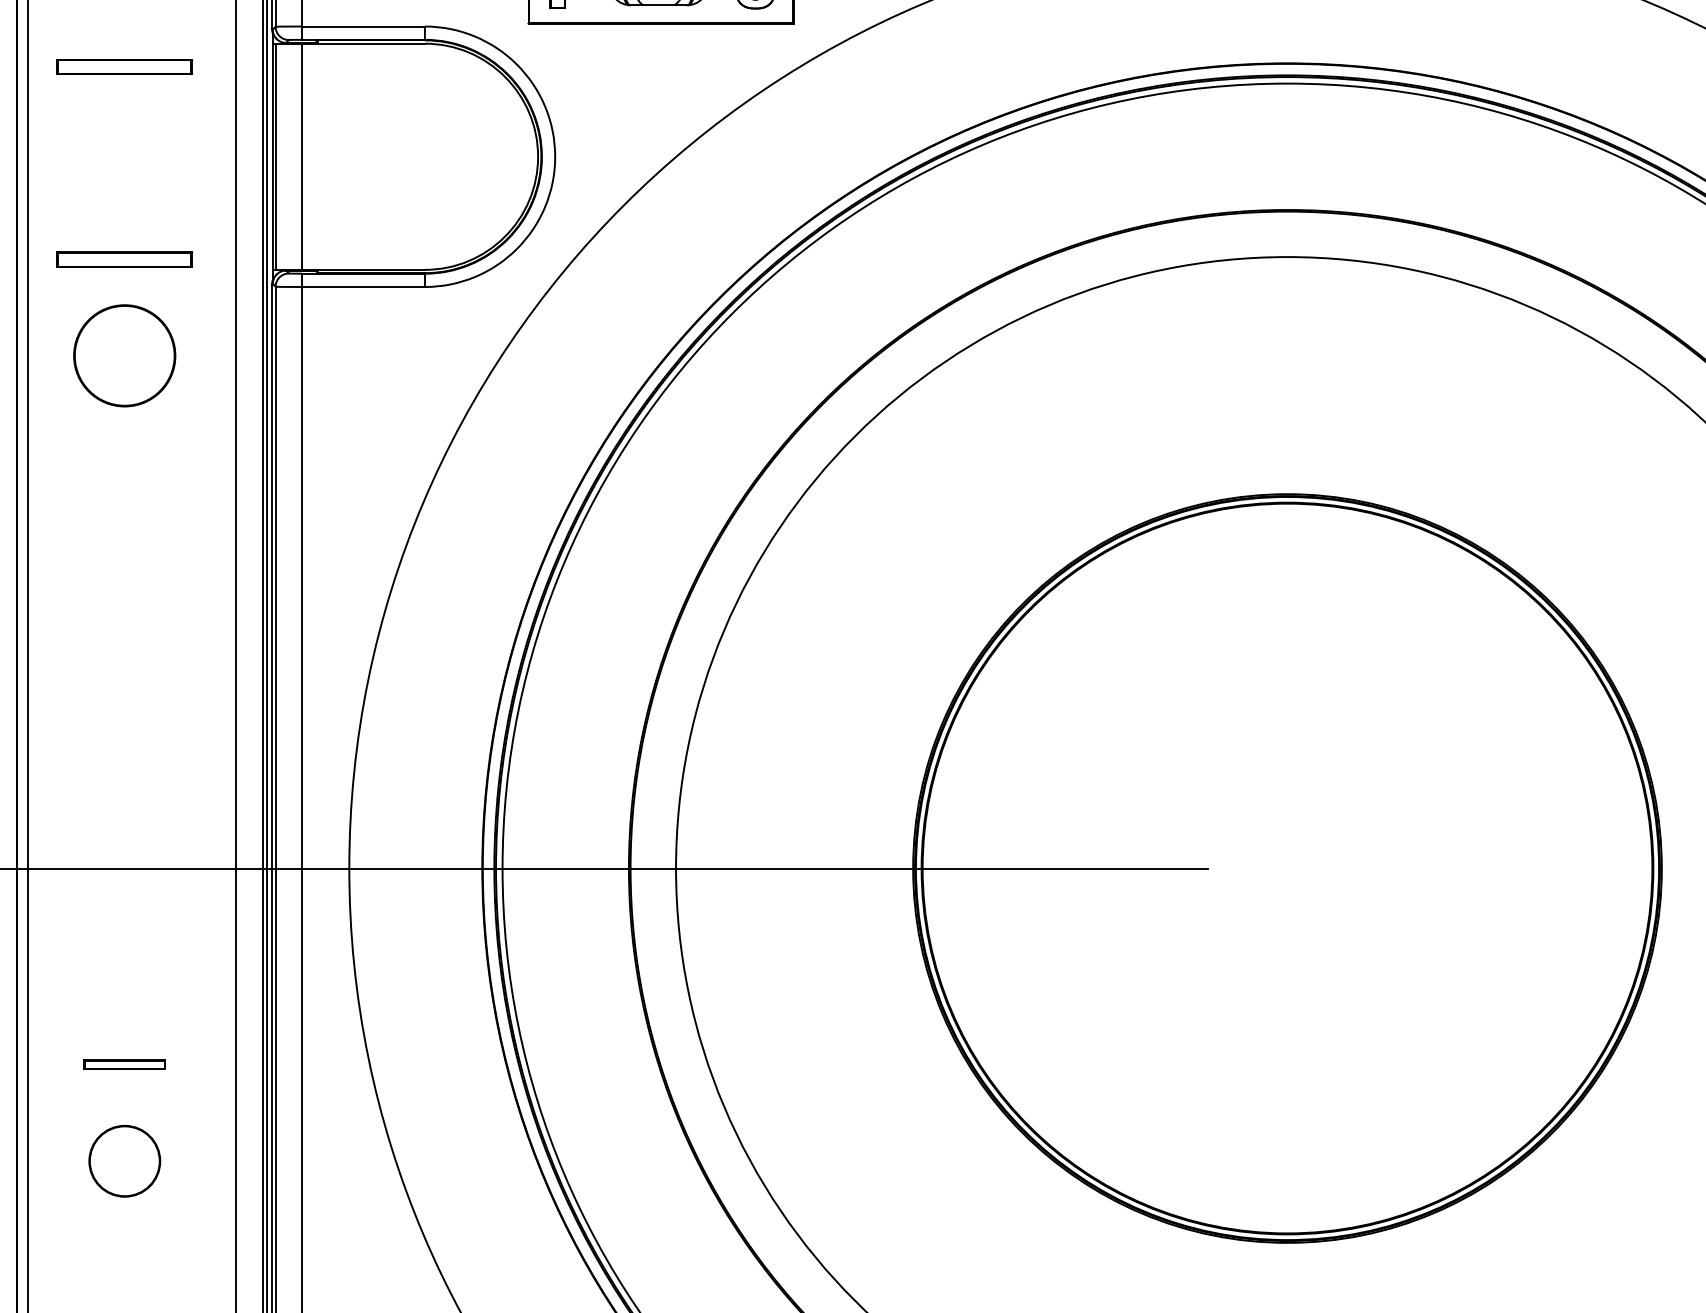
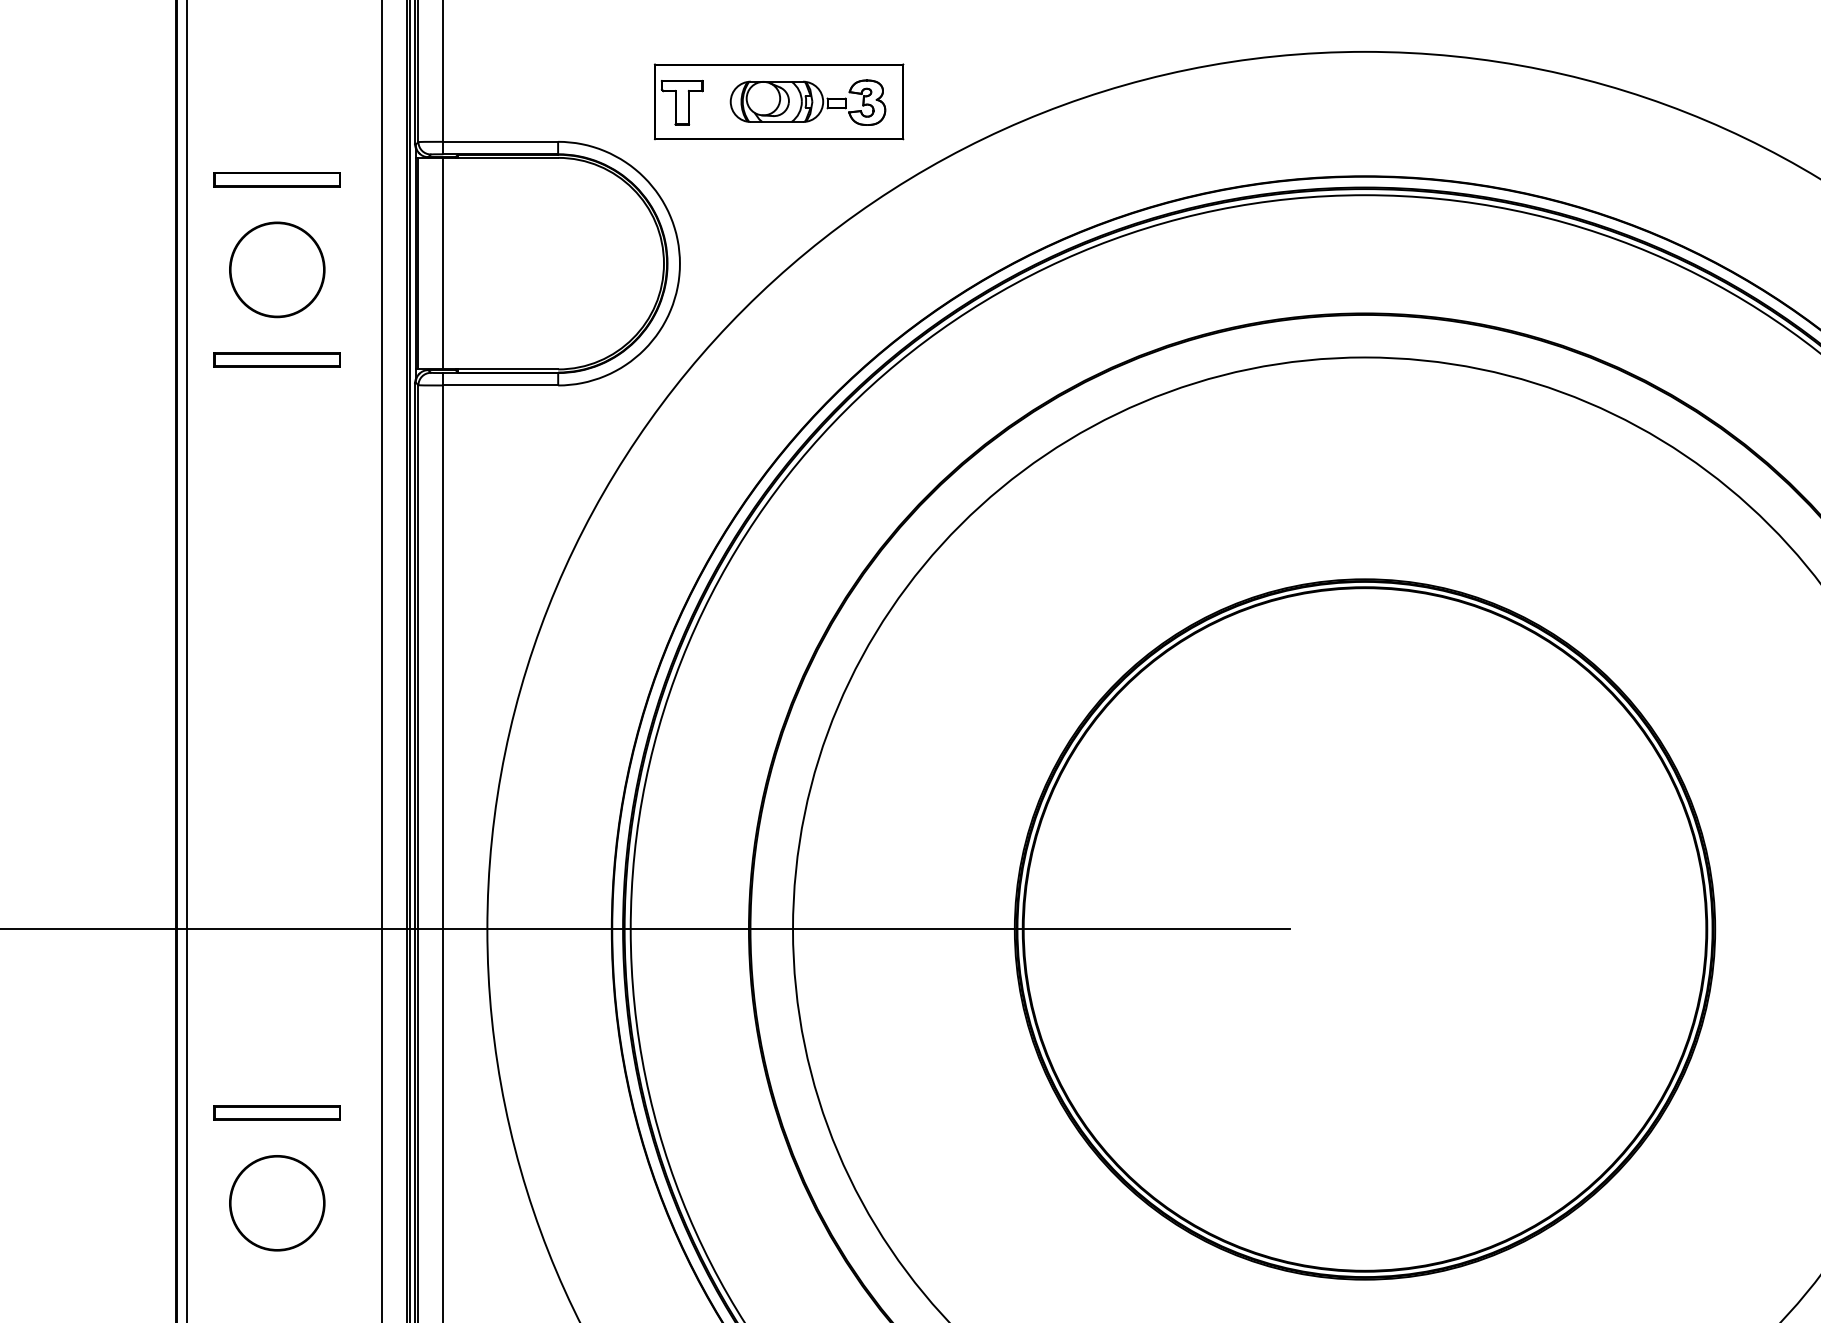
part: (124, 355) -> (277, 269), moved
part: (123, 1064) -> (276, 1112), size x1.67
circle: (124, 1161) -> (277, 1203), size x1.43

